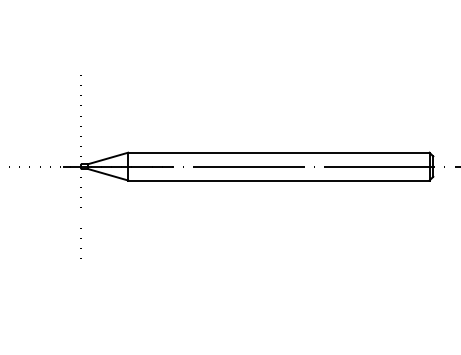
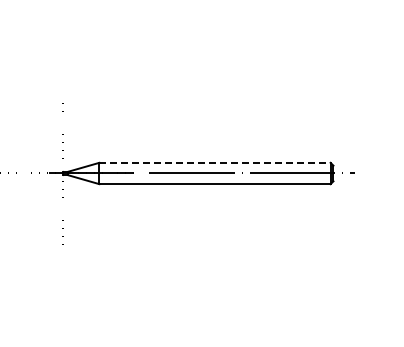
line: (279, 152) -> (215, 162), solid -> dashed

